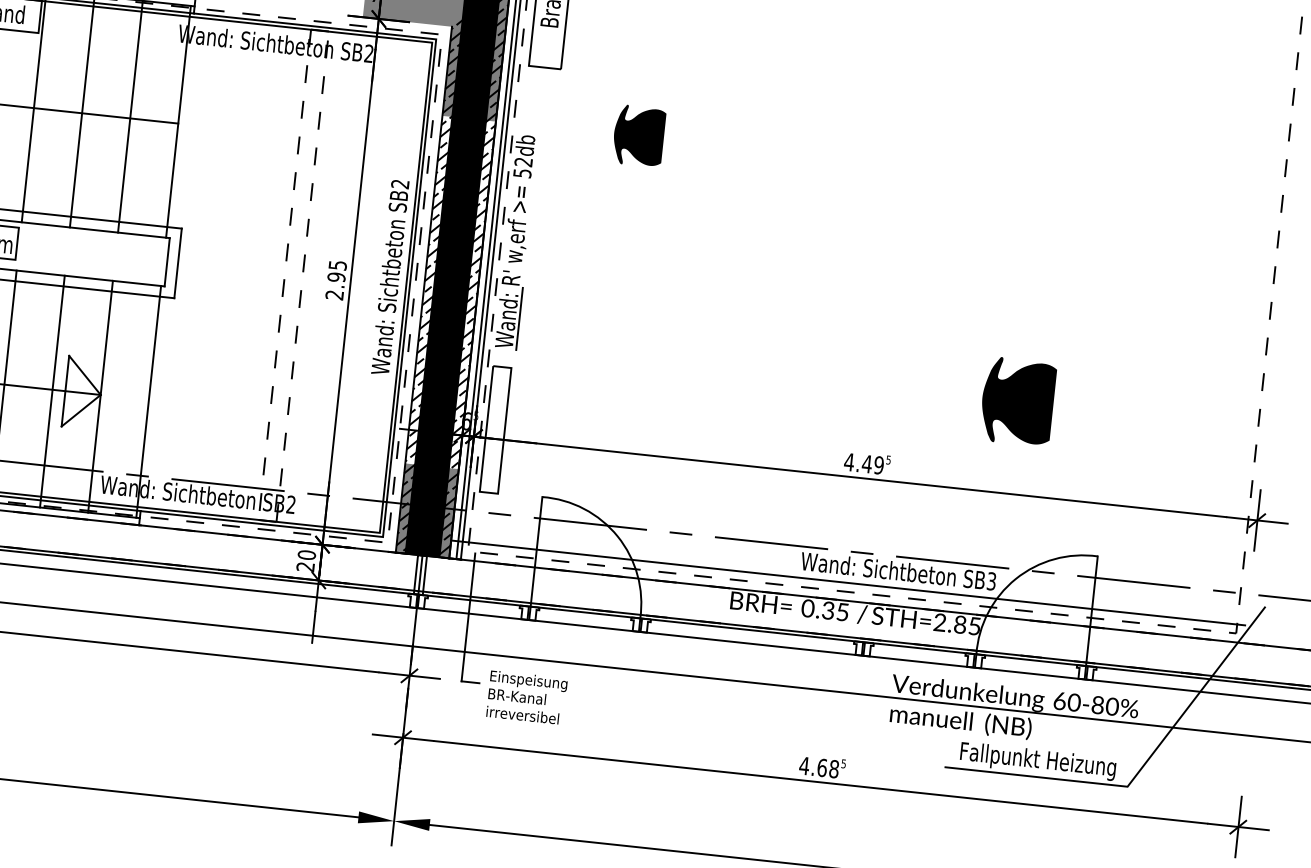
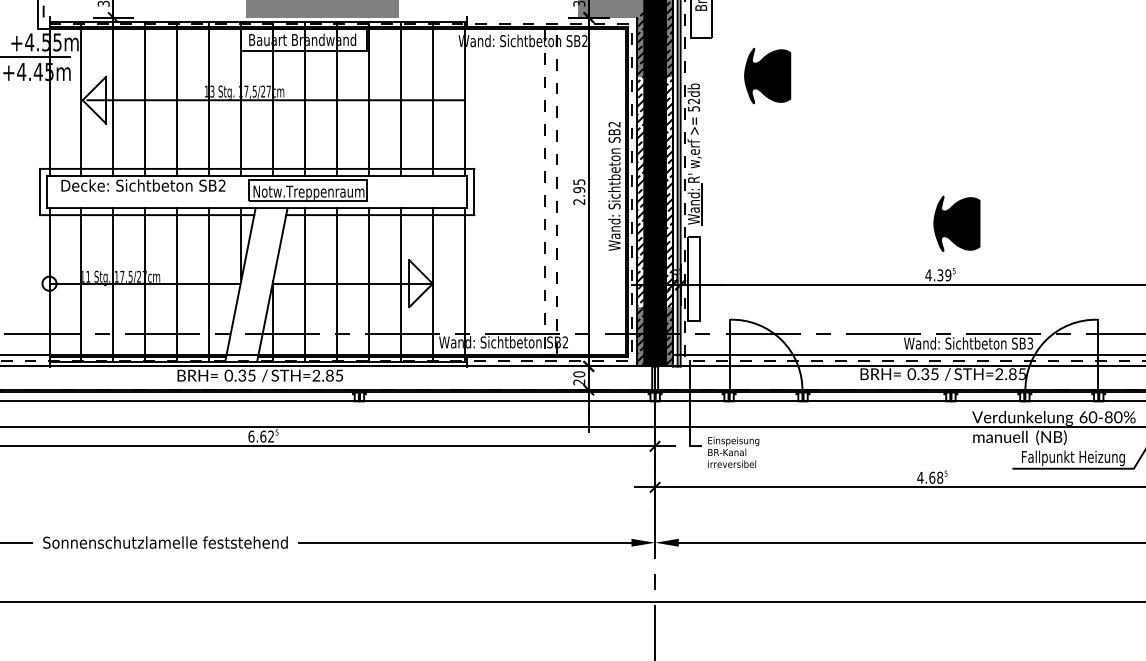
part: (638, 136) -> (767, 76), size x1.43
part: (1017, 401) -> (956, 223), moved
text: (867, 464) -> (940, 275), 4.49 -> 4.39

